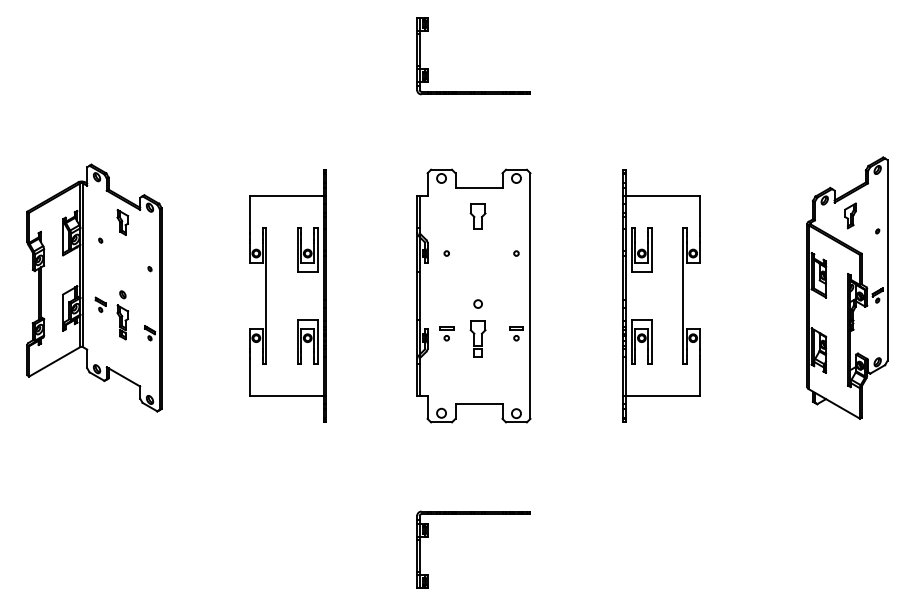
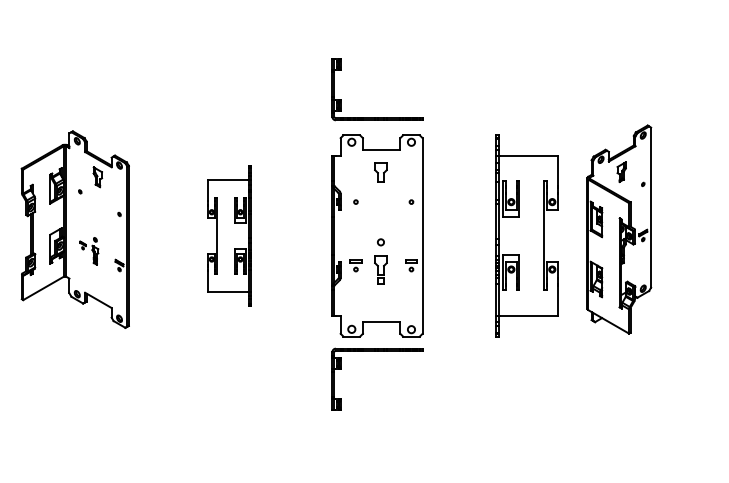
part: (473, 90) -> (377, 117), moved
part: (847, 287) -> (619, 229), moved
part: (288, 295) -> (229, 235), size x0.7
part: (112, 315) -> (89, 251), size x0.7
part: (473, 515) -> (377, 351), moved

